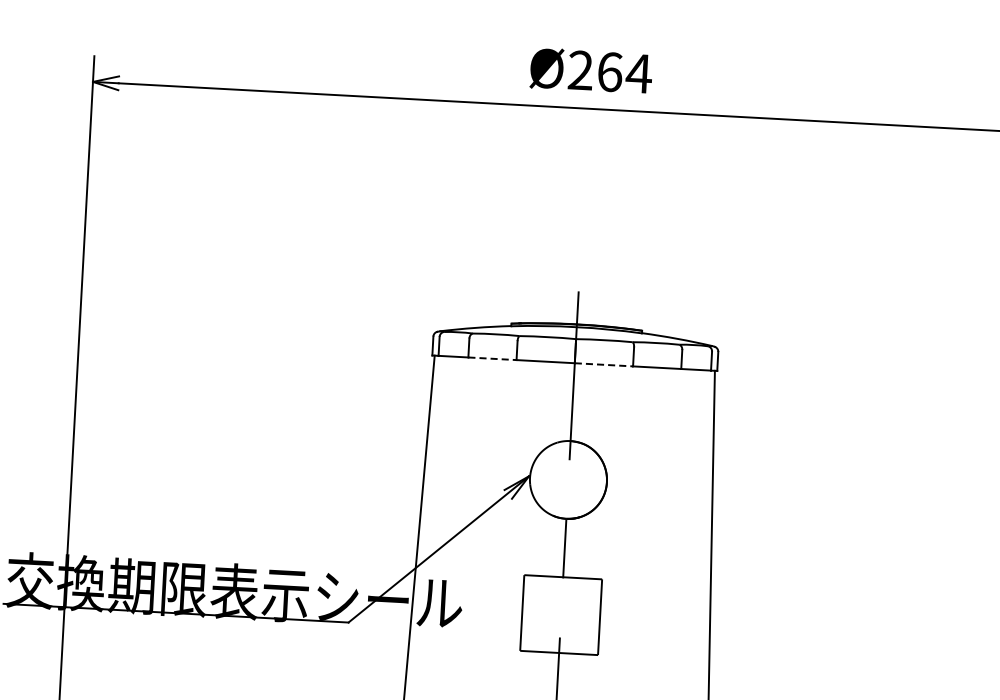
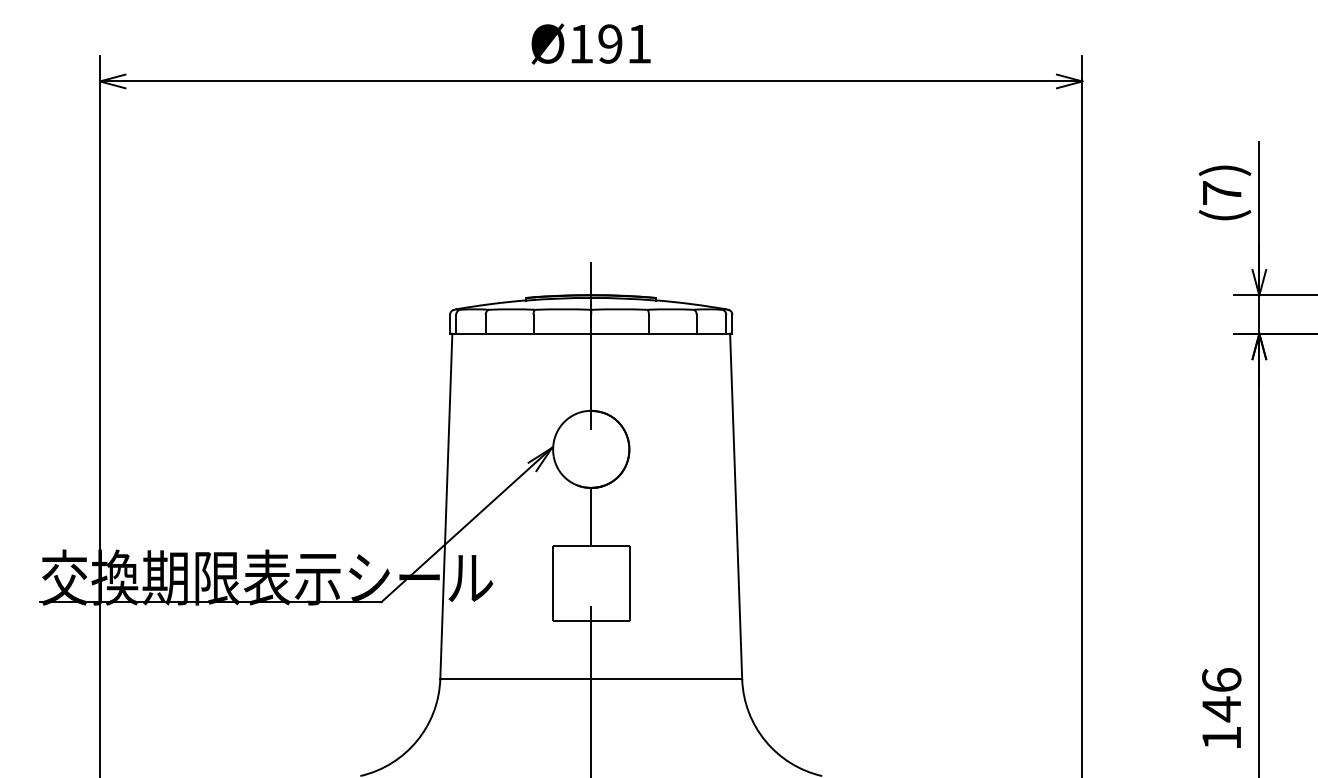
text: (610, 71) -> (610, 43), Ø264 -> Ø191
line: (492, 358) -> (509, 333), dashed -> solid
line: (604, 364) -> (620, 333), dashed -> solid

